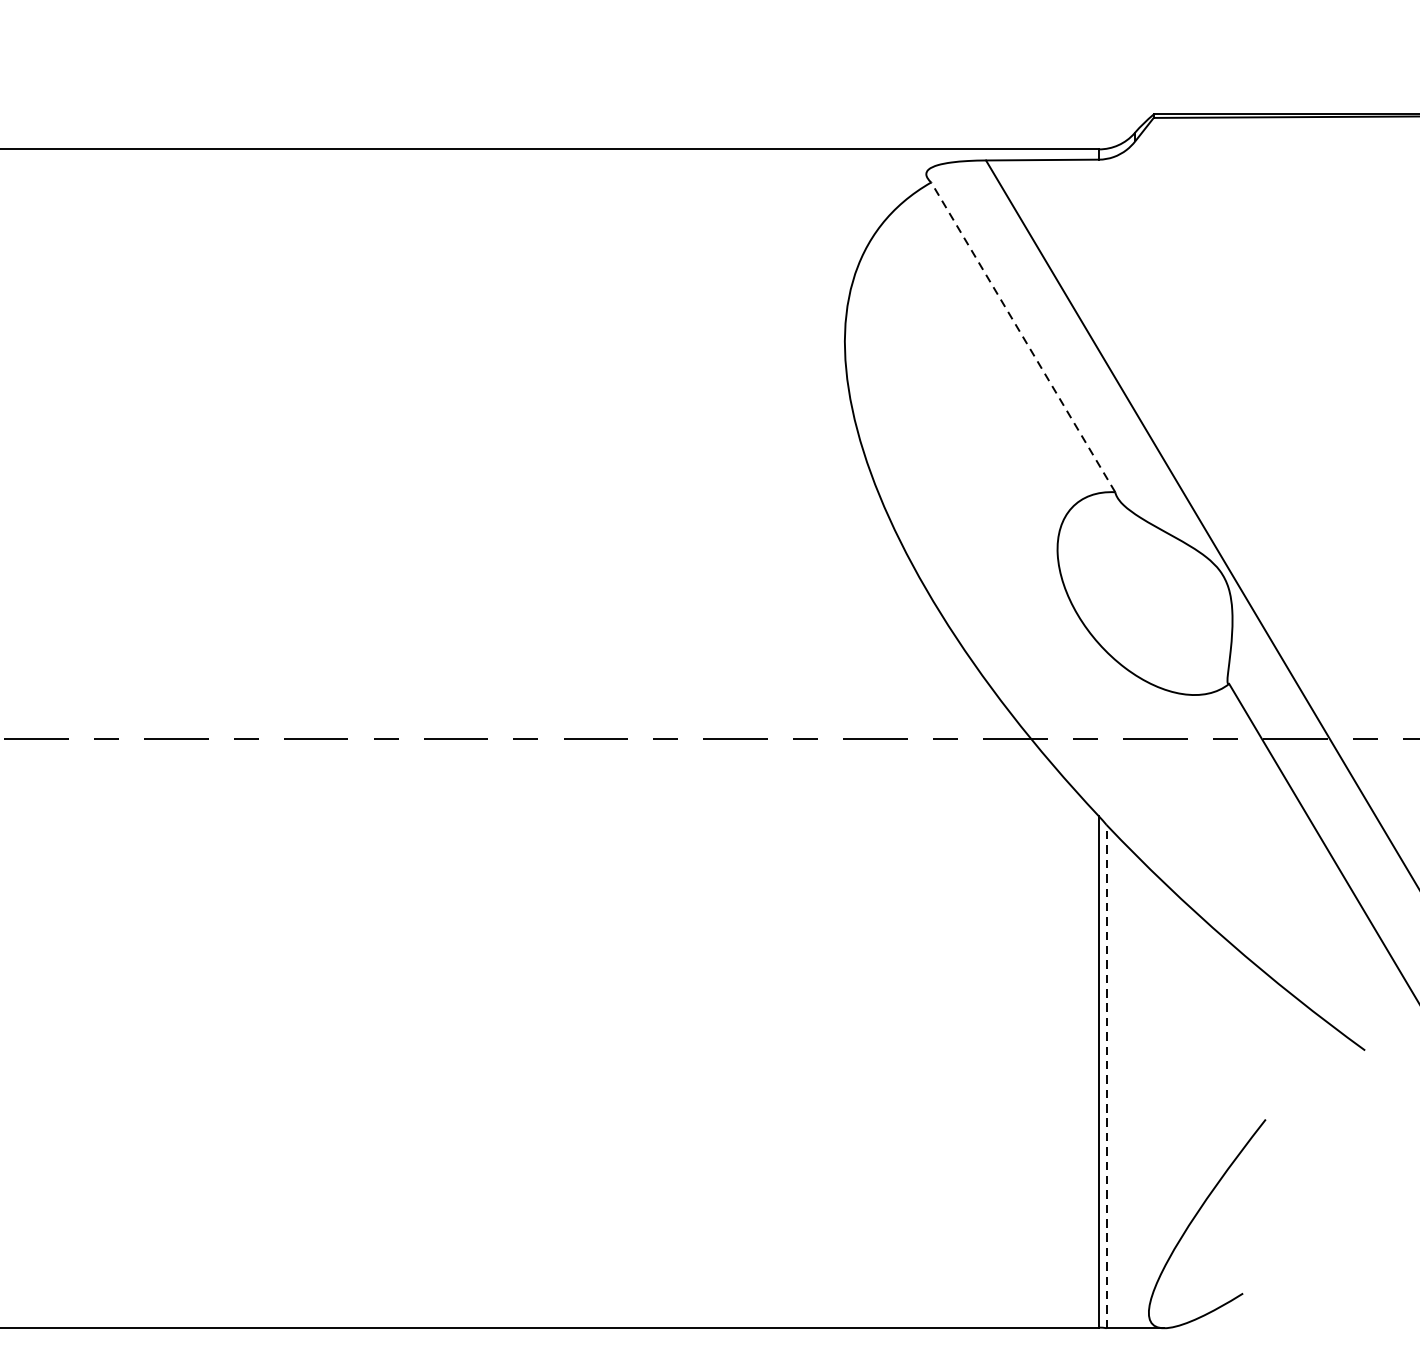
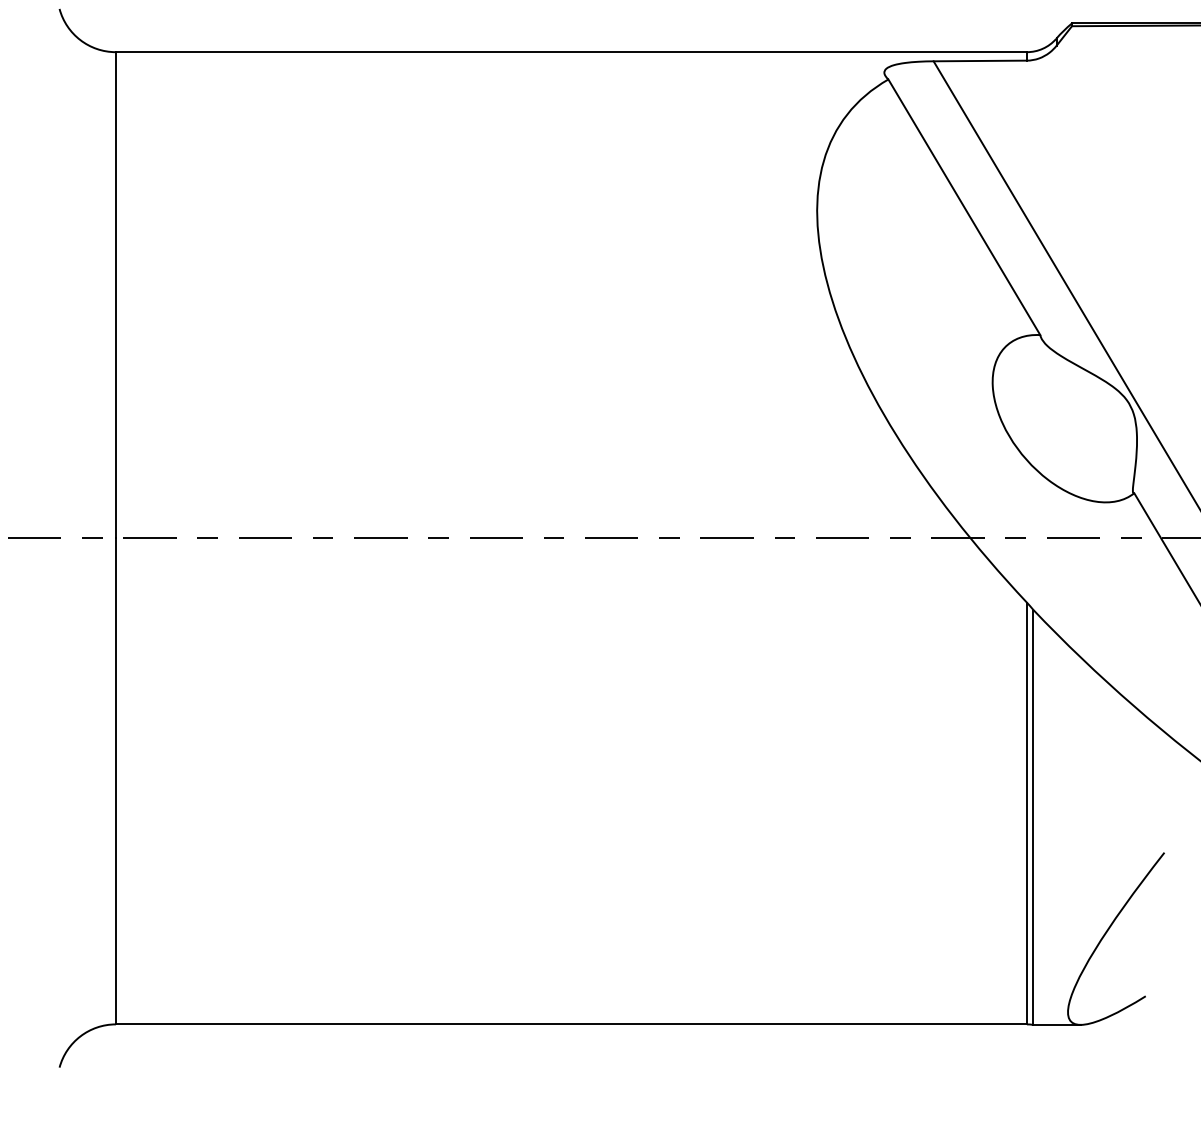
line: (1023, 337) -> (964, 207), dashed -> solid
line: (1107, 1076) -> (1033, 817), dashed -> solid

